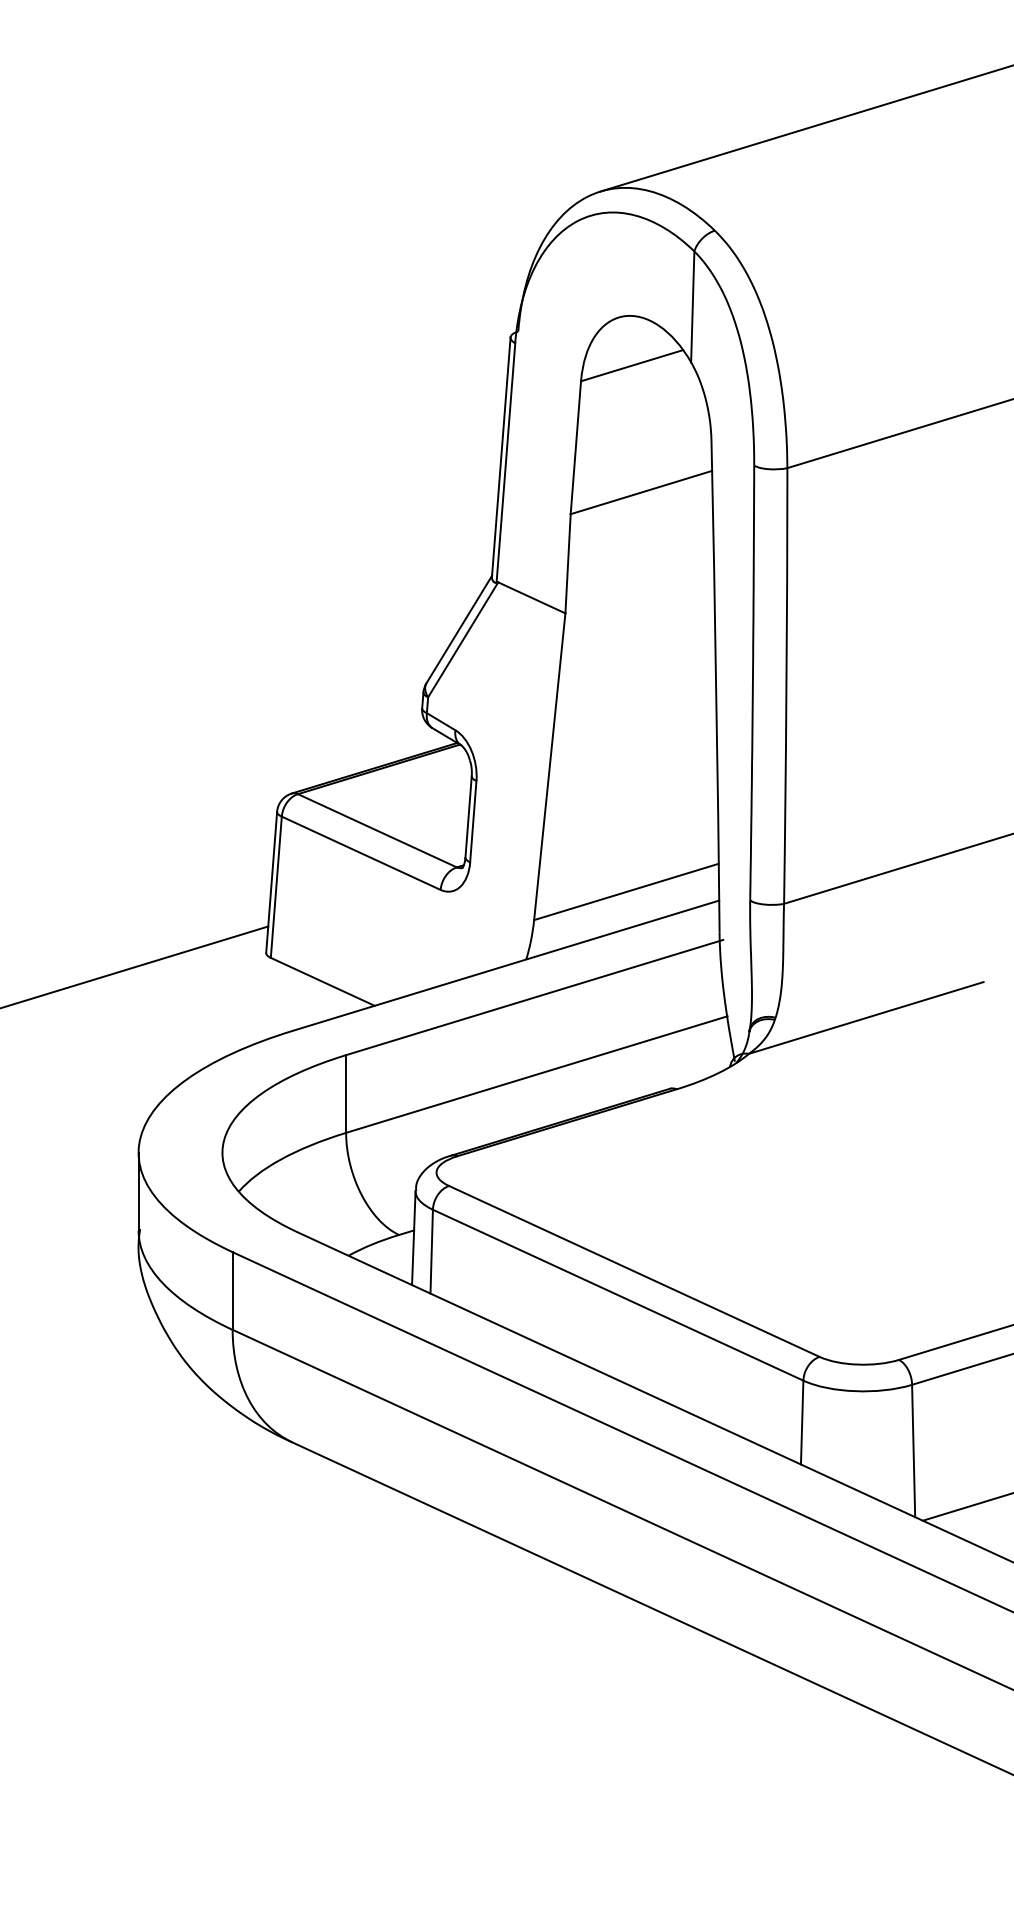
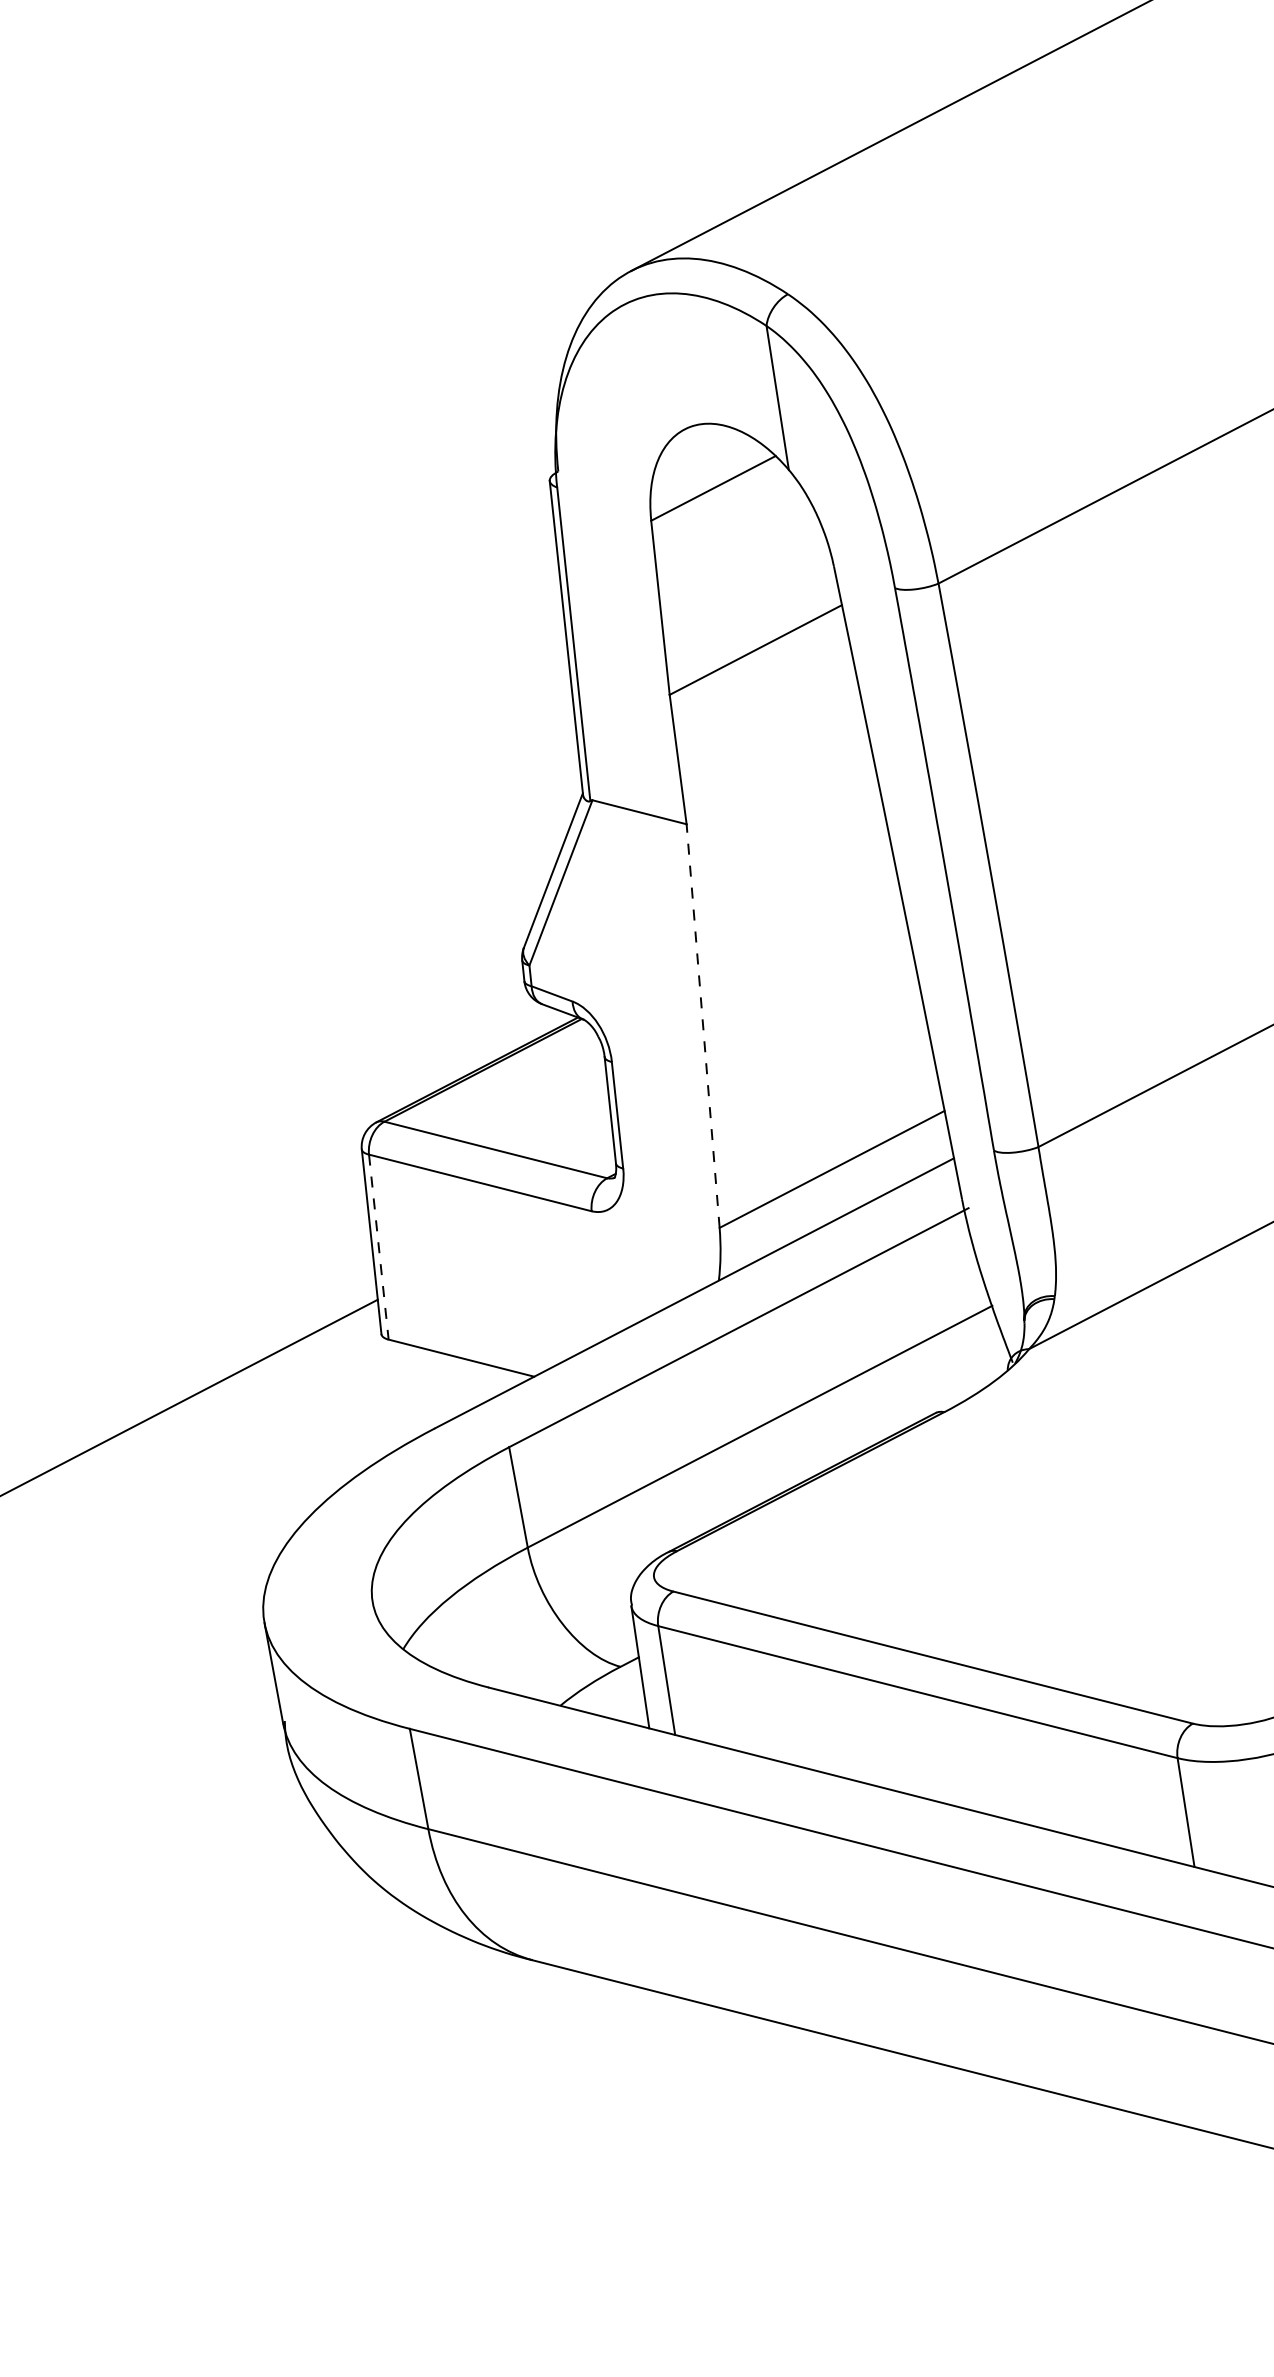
line: (549, 766) -> (702, 1025), solid -> dashed
line: (276, 887) -> (379, 1247), solid -> dashed

